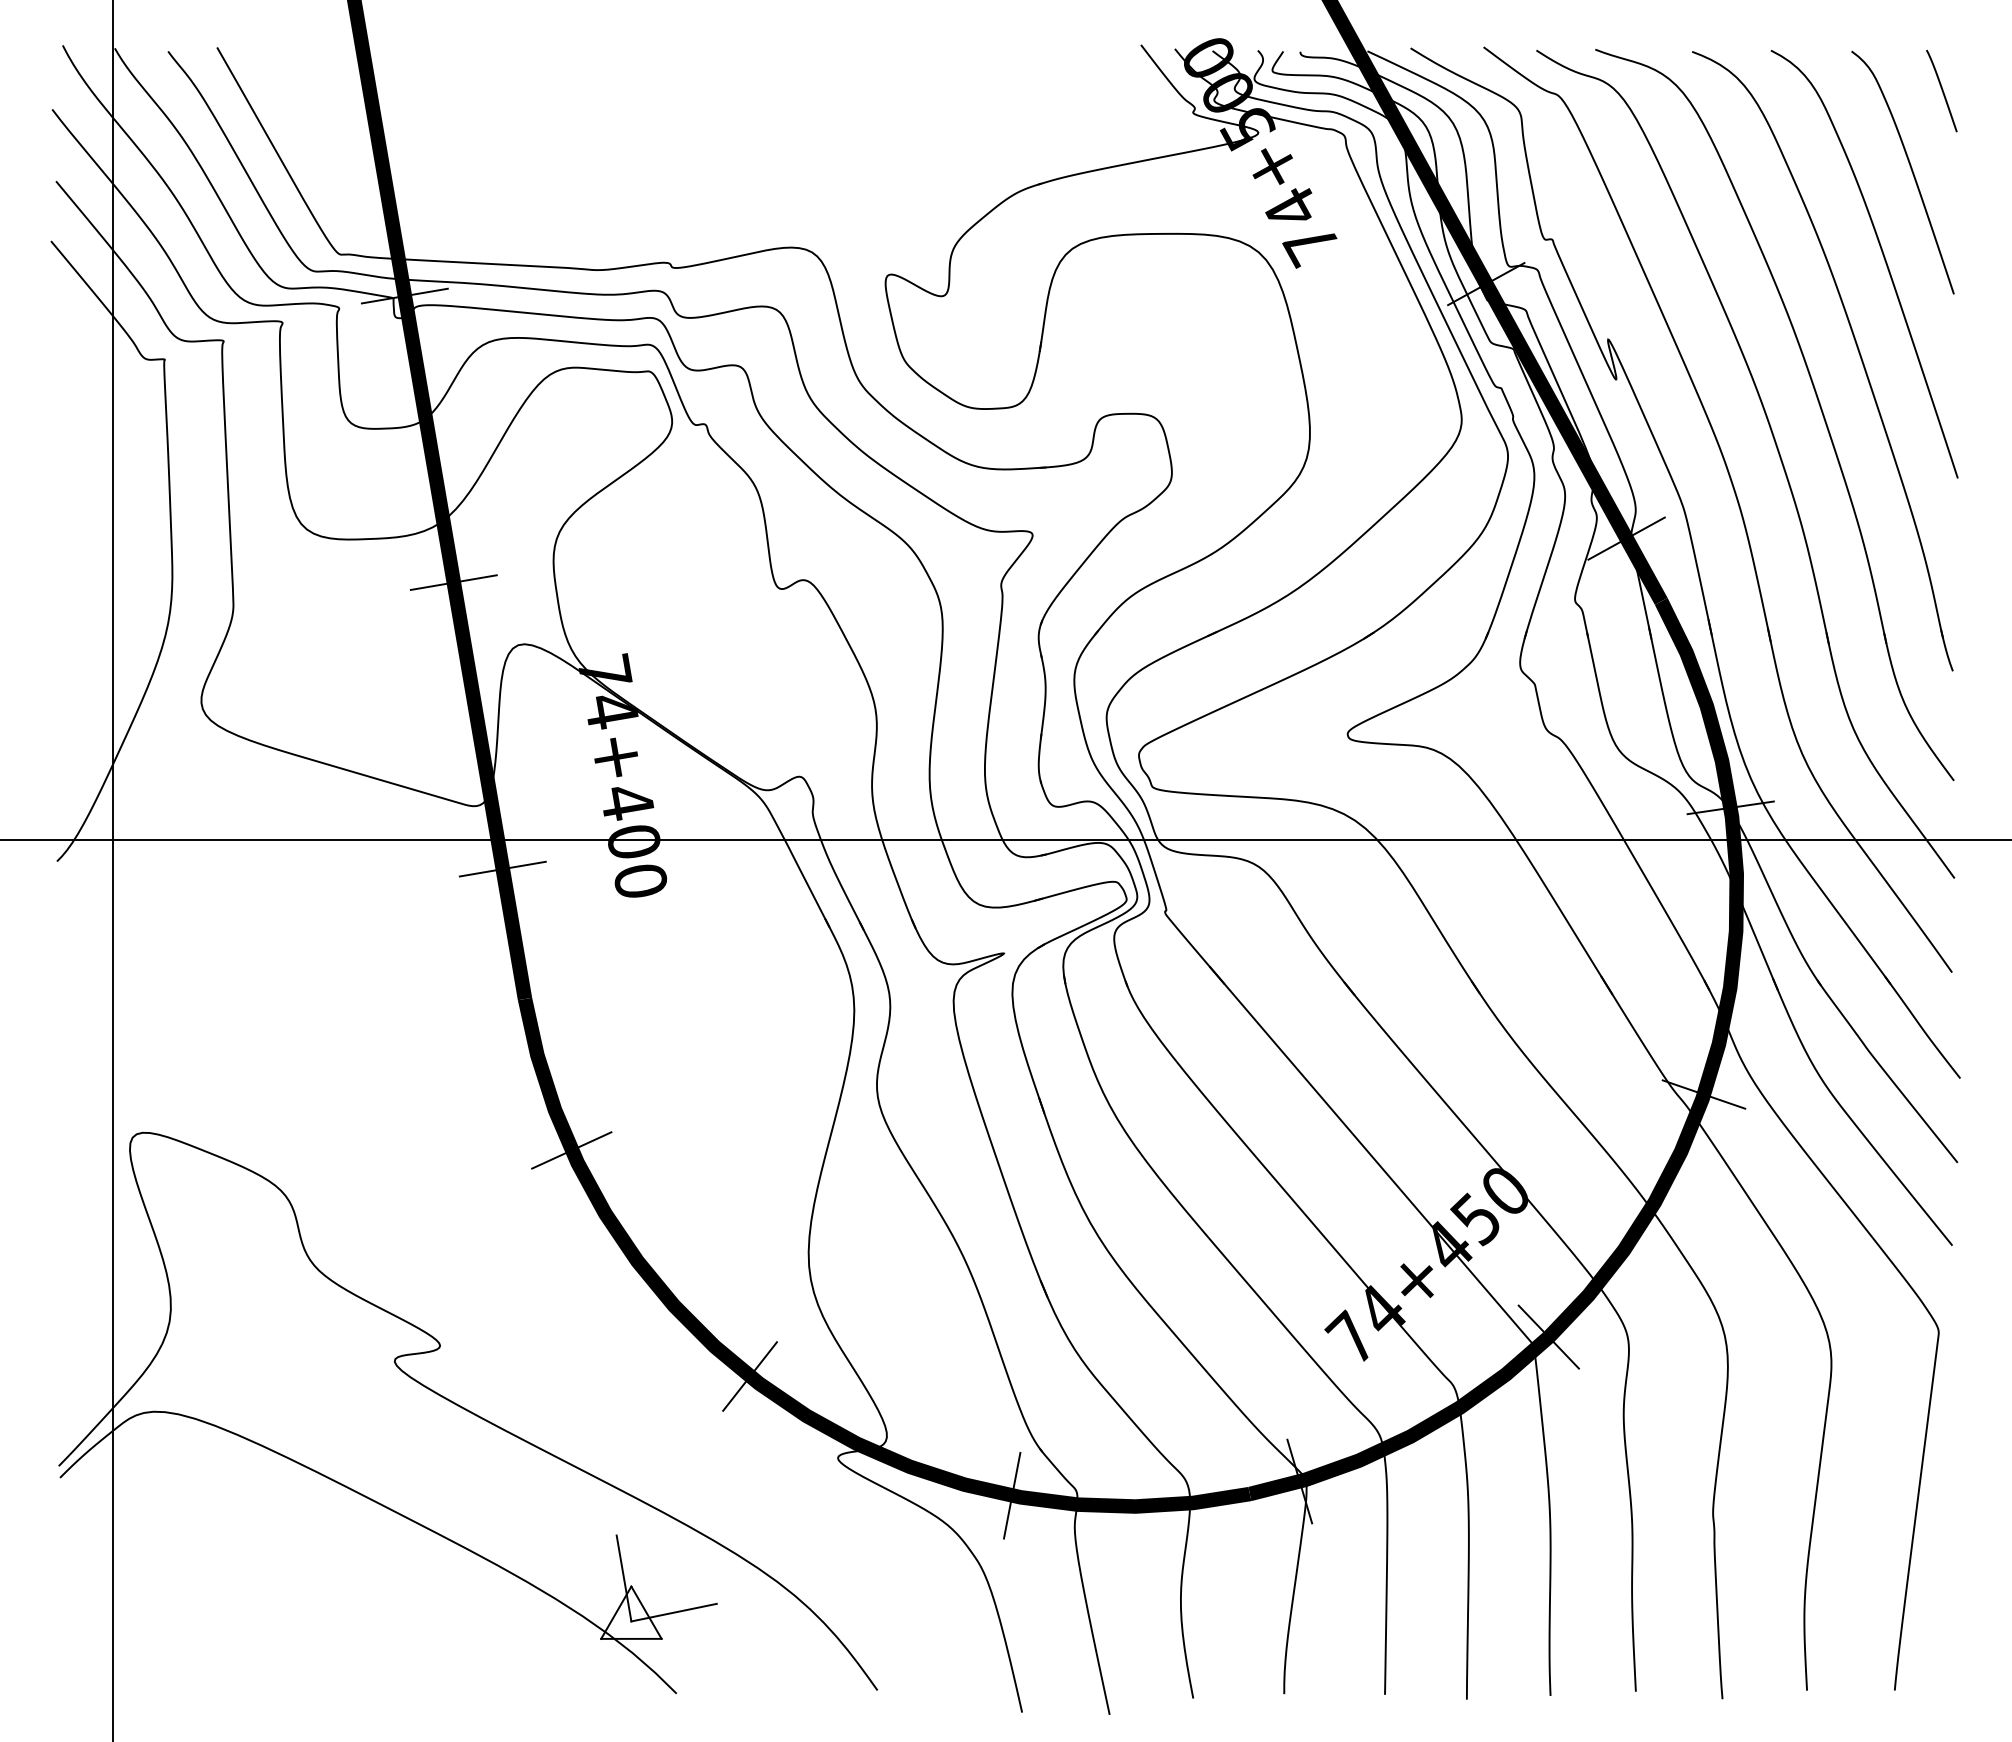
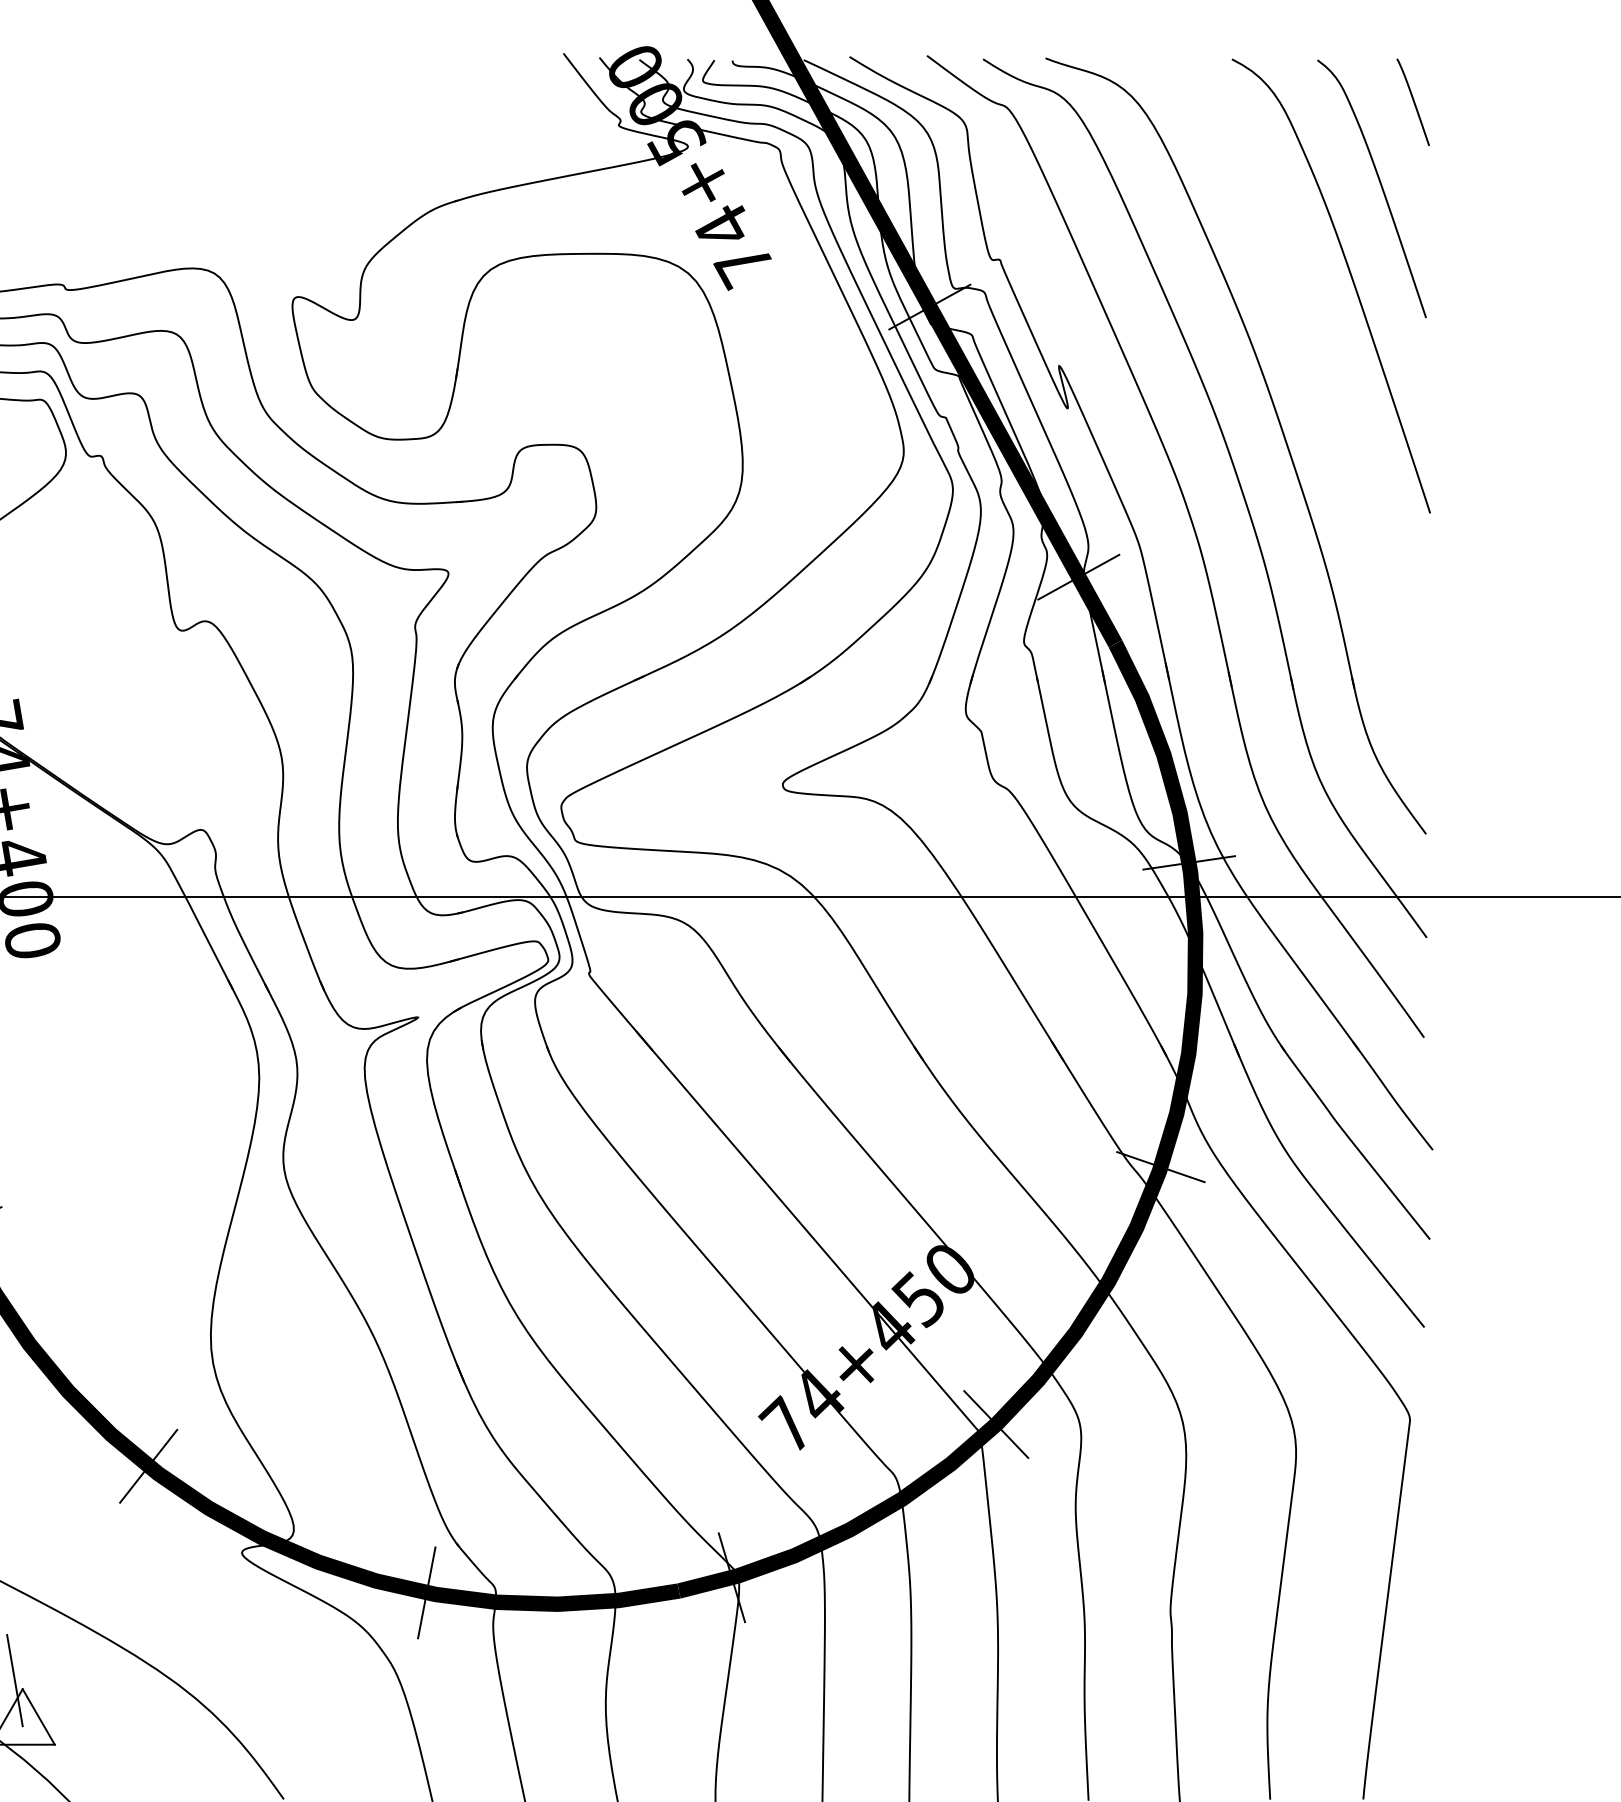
part: (1857, 350) -> (1323, 377), removed
line: (673, 1612) -> (67, 1716), removed

